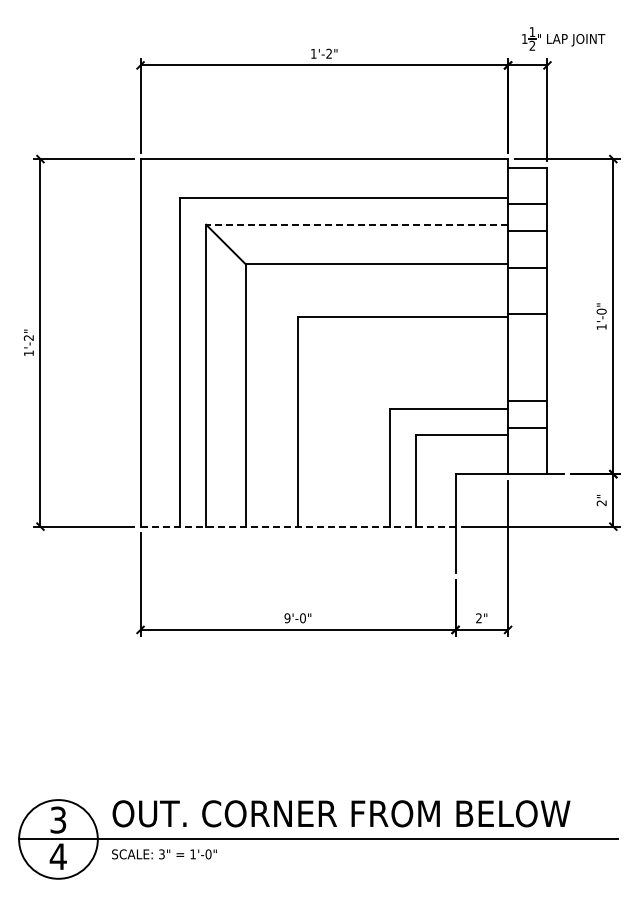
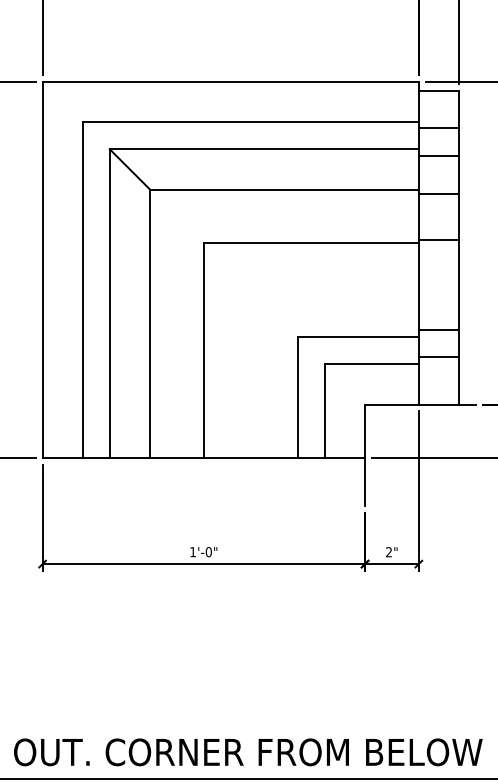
line: (357, 224) -> (264, 149), dashed -> solid
line: (298, 526) -> (204, 458), dashed -> solid
text: (287, 618) -> (193, 552), 9'-0" -> 1'-0"

